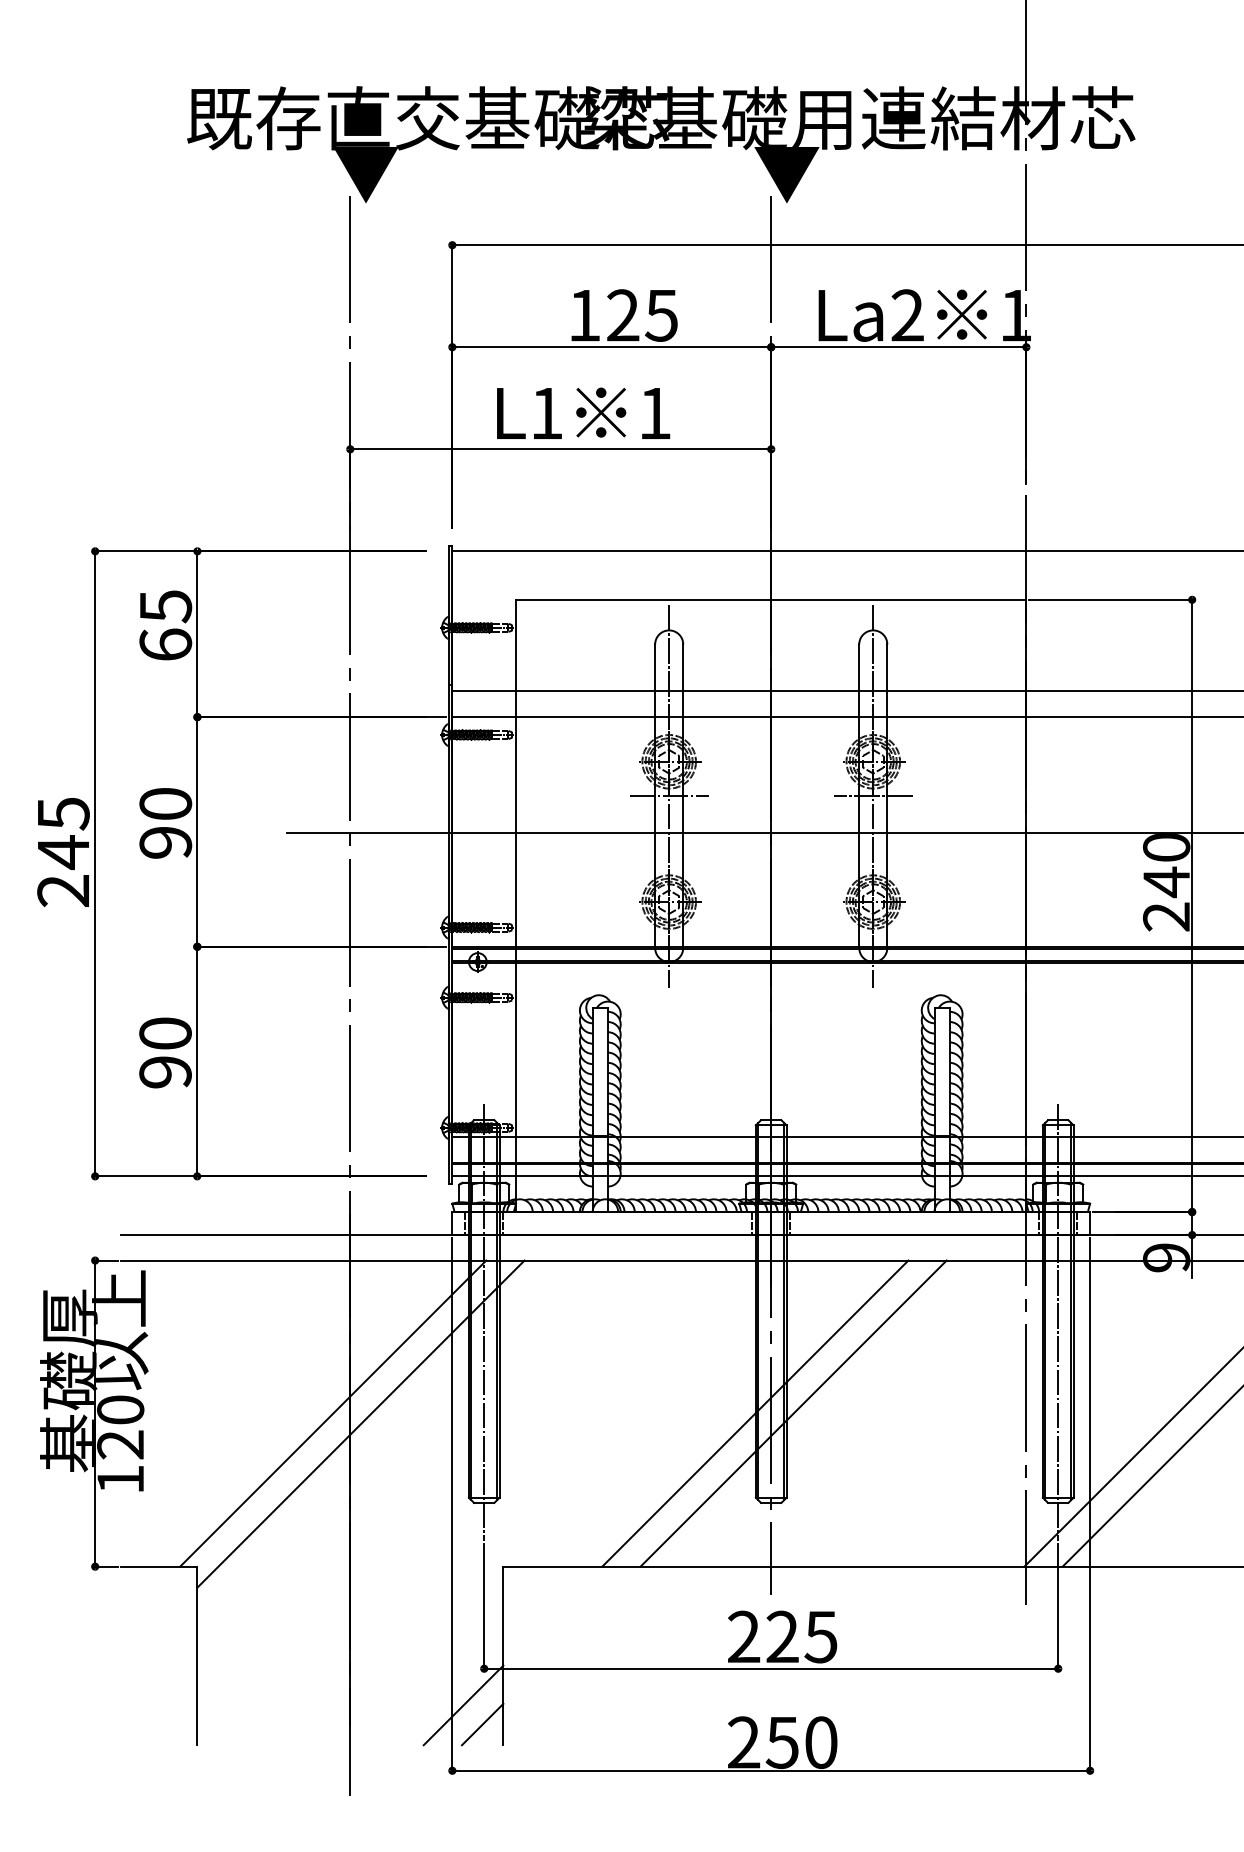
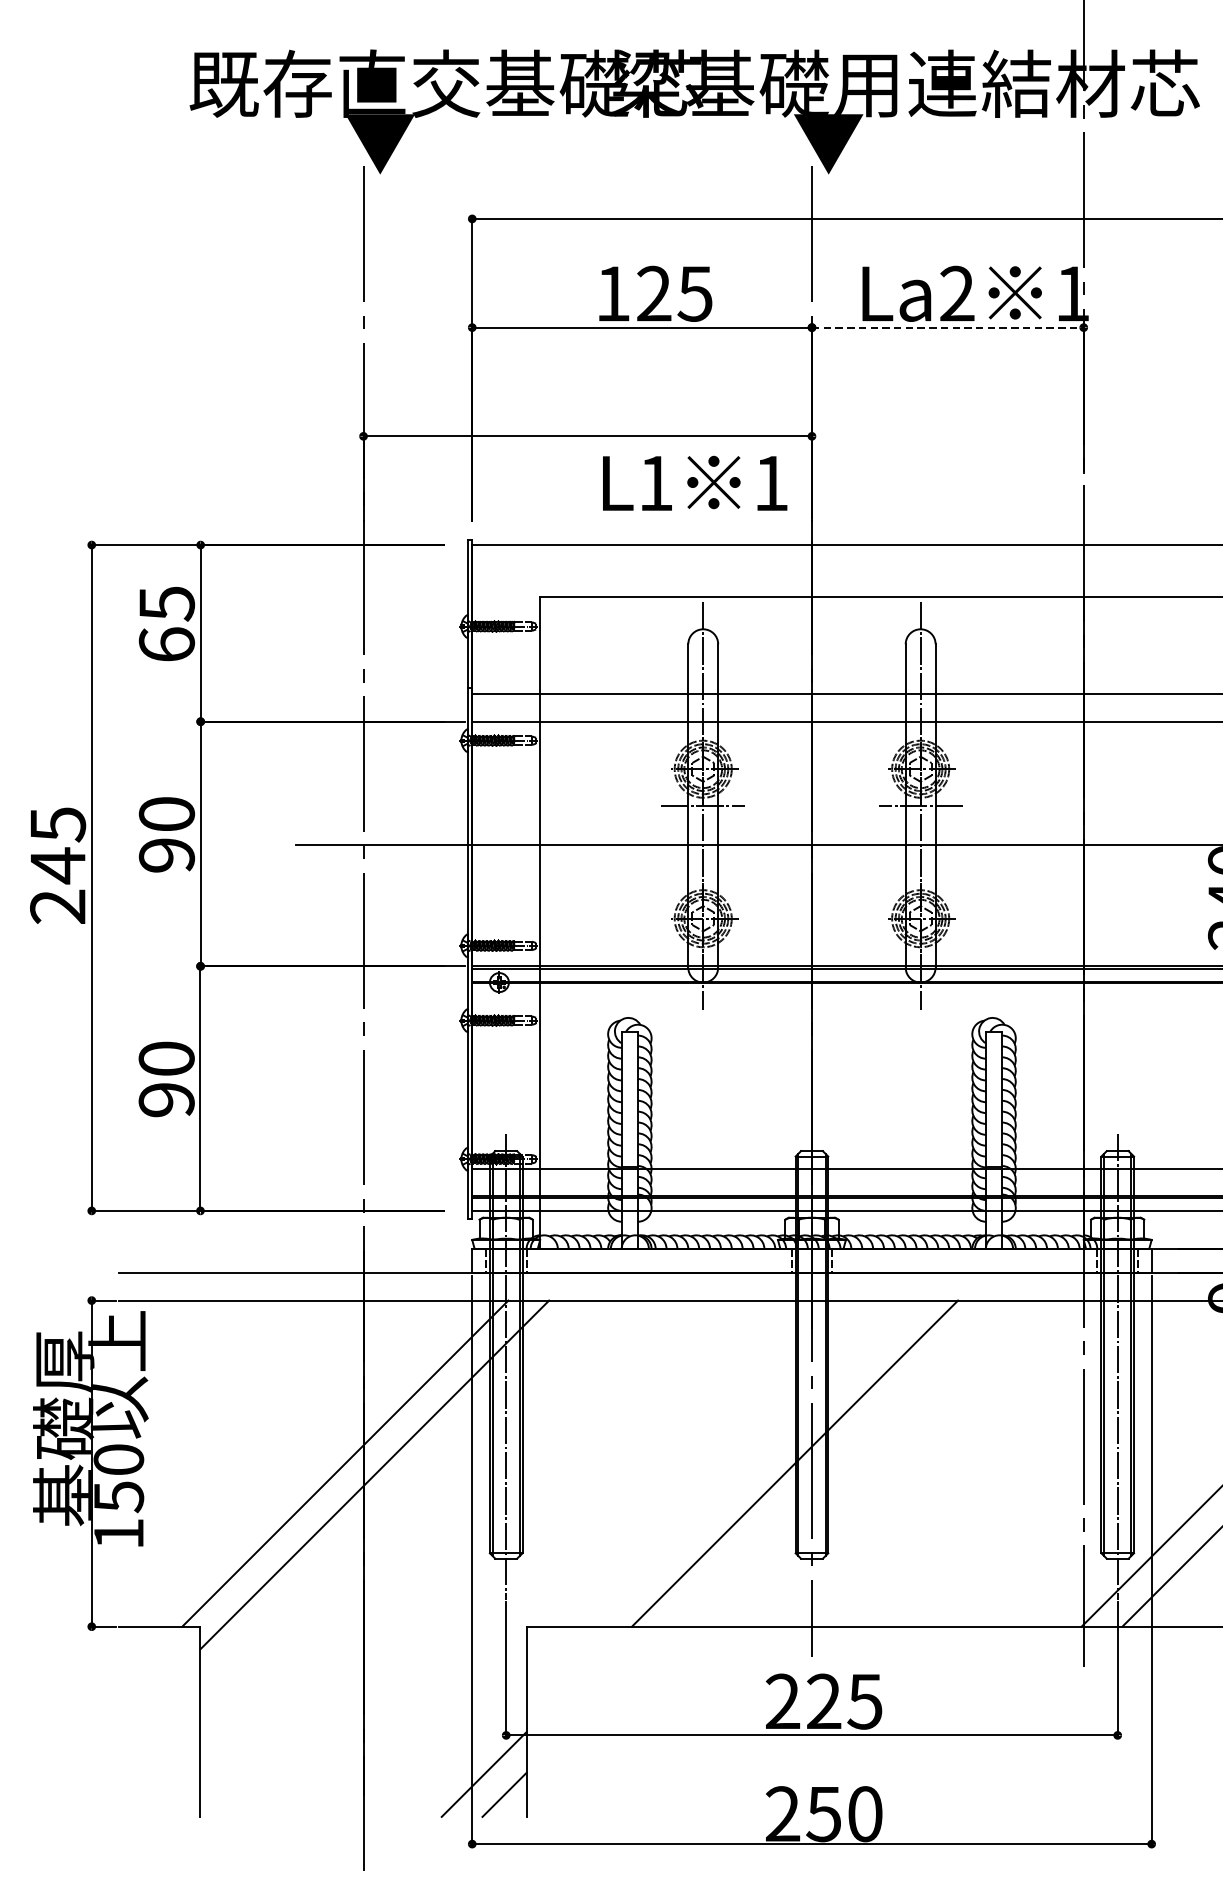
line: (898, 347) -> (947, 327), solid -> dashed
text: (583, 412) -> (695, 482), moved
line: (793, 1413) -> (835, 1463), removed
text: (120, 1445) -> (118, 1497), 120 -> 150

